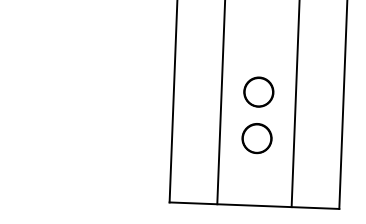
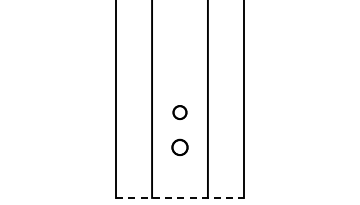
circle: (258, 91) -> (179, 112), size x0.6
circle: (256, 138) -> (179, 147), size x0.7
line: (255, 205) -> (180, 197), solid -> dashed

